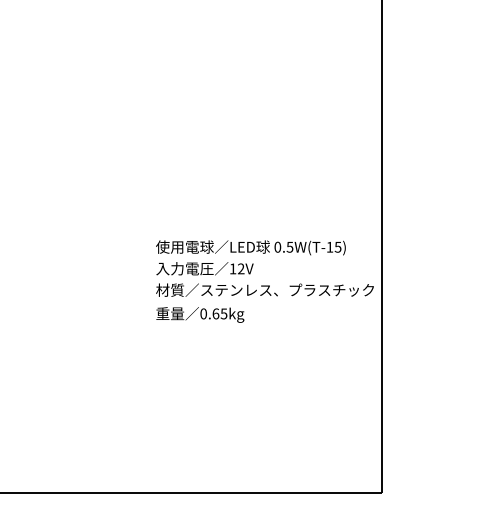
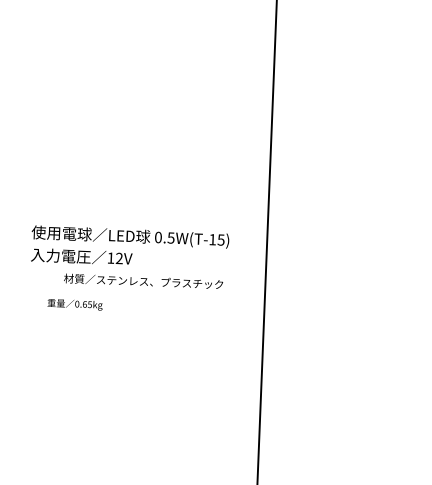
part: (264, 289) -> (142, 280), size x0.7
part: (200, 314) -> (75, 304), size x0.6

